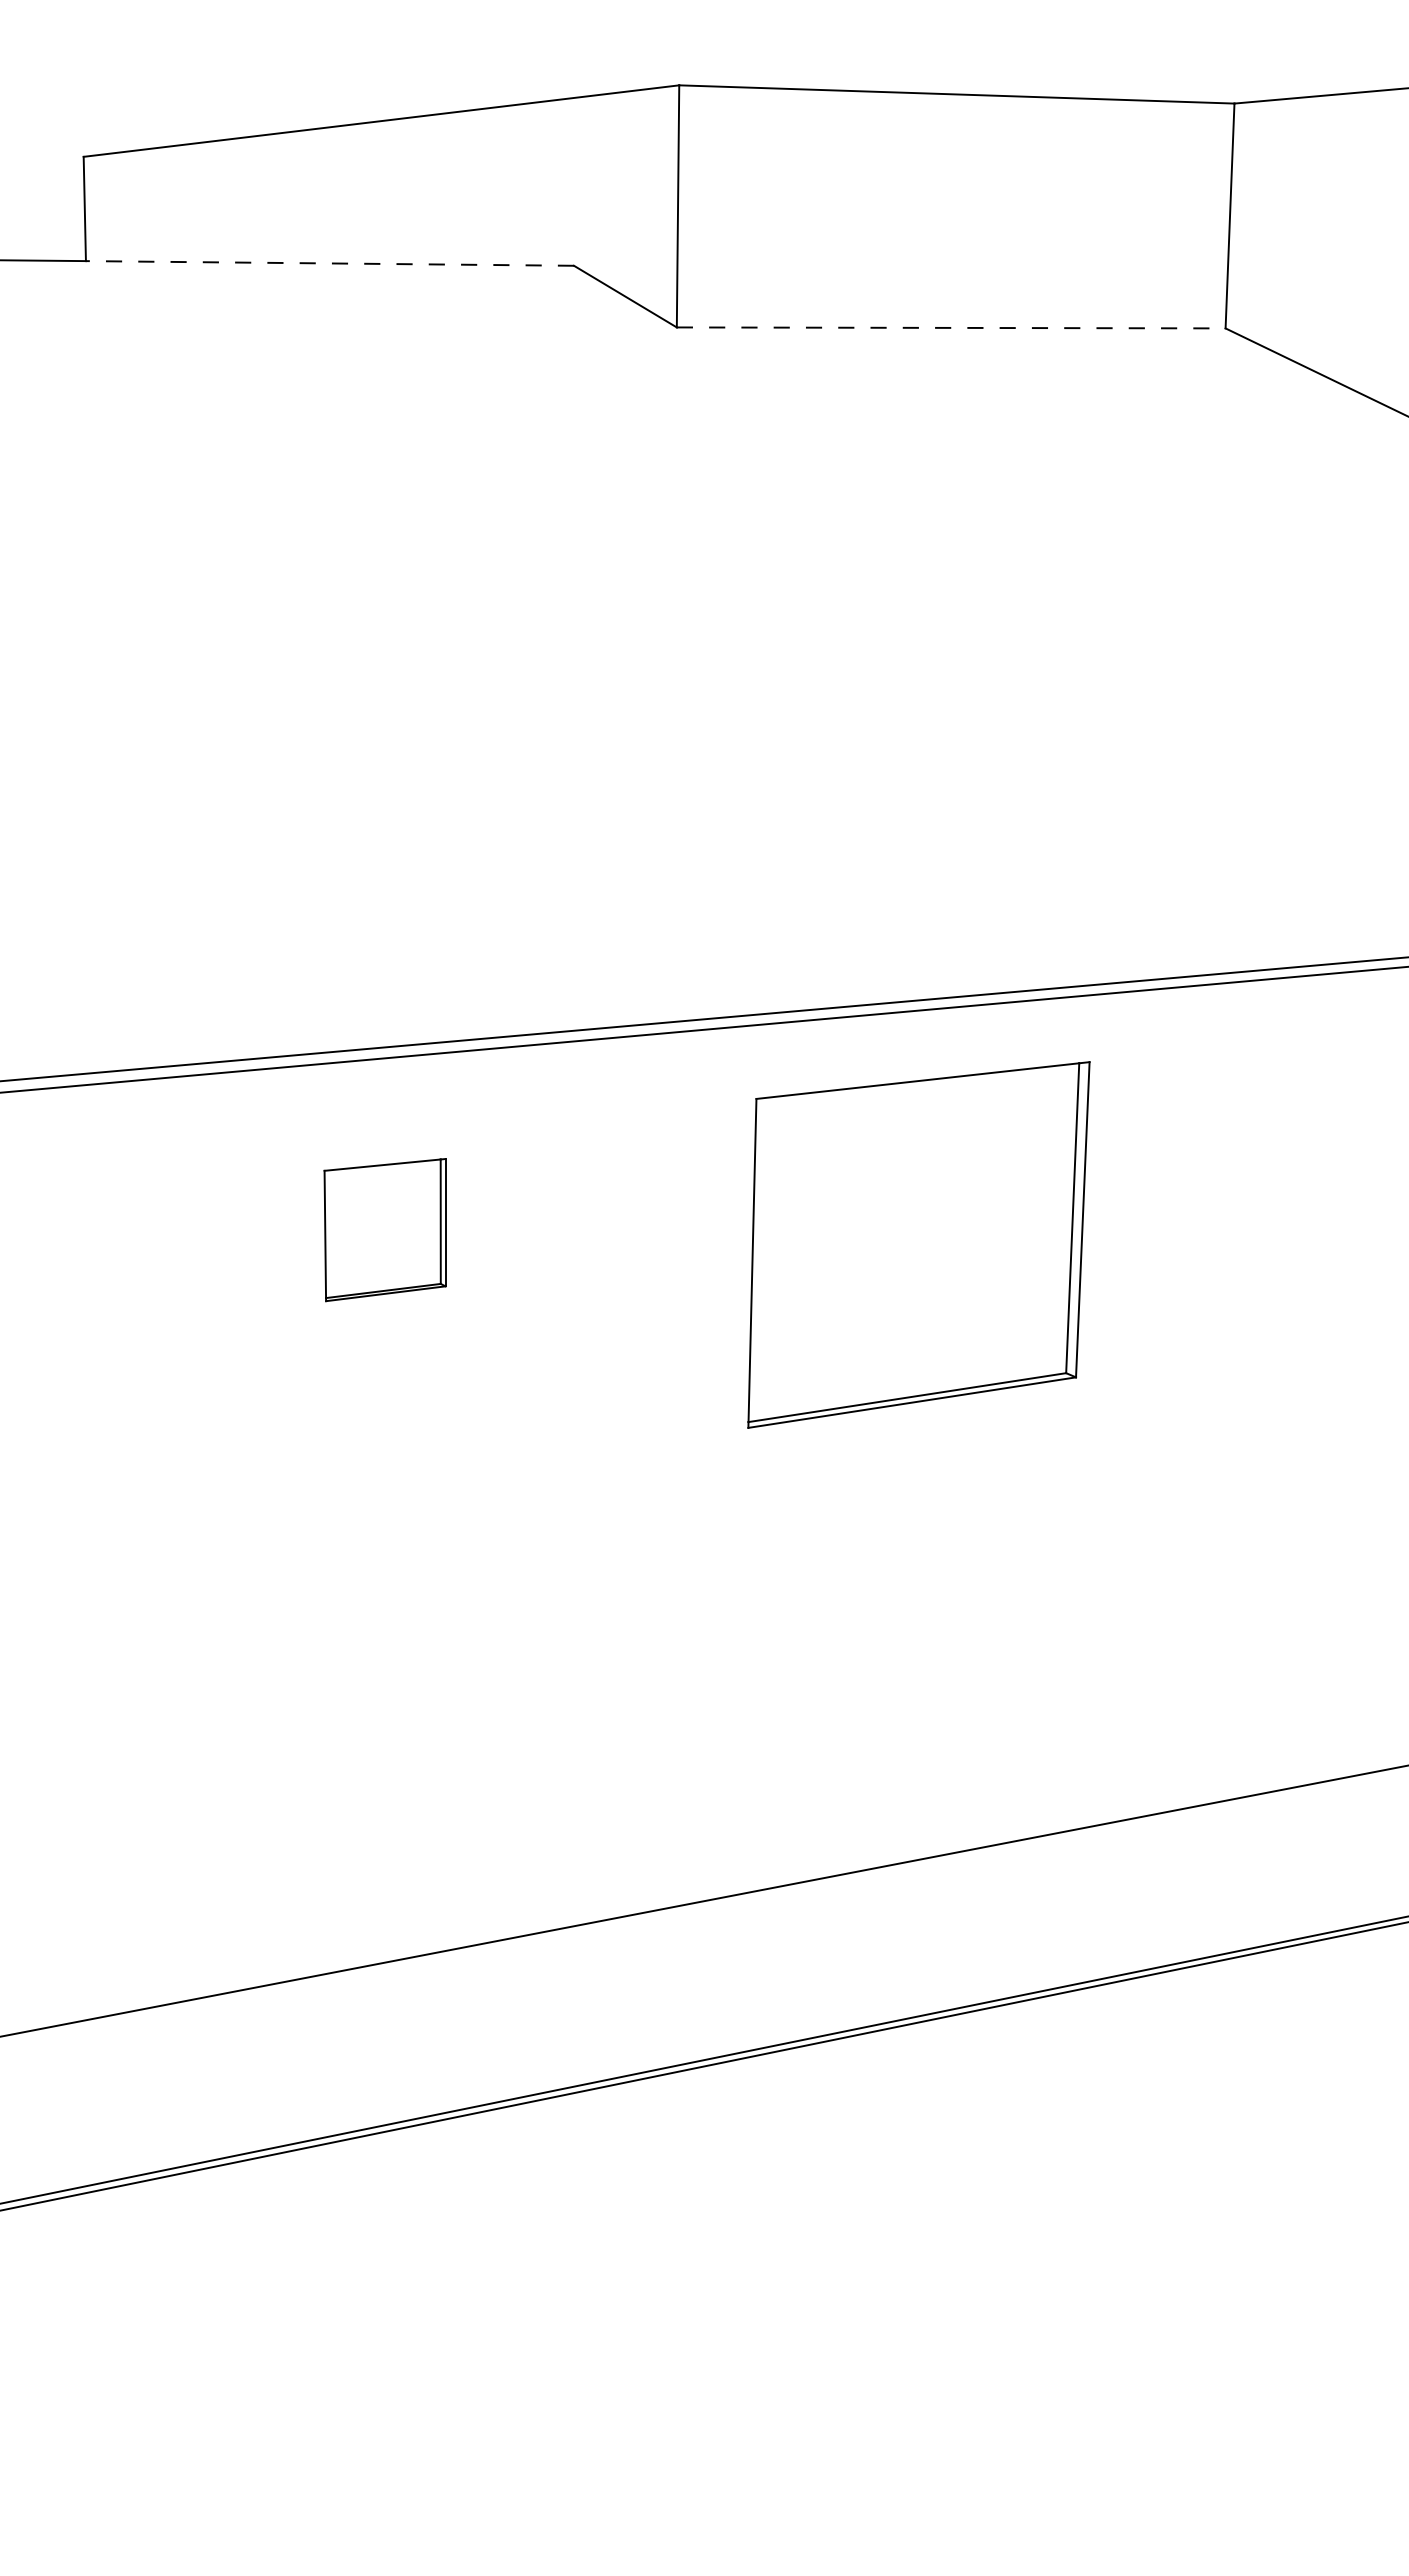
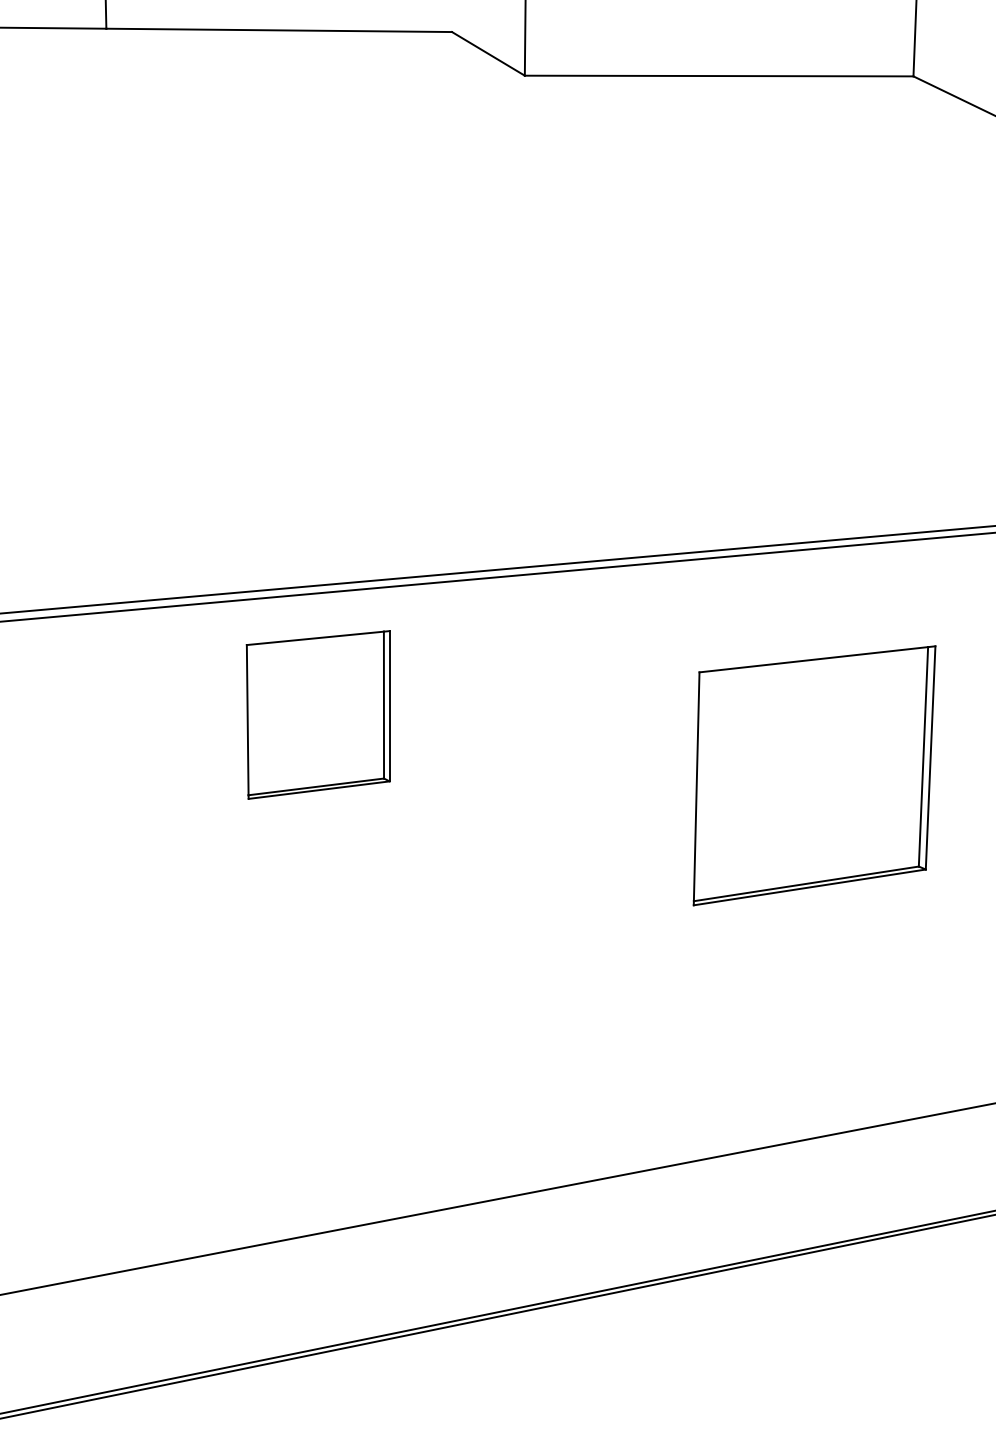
line: (329, 263) -> (278, 30), dashed -> solid
line: (951, 327) -> (719, 75), dashed -> solid
part: (384, 1229) -> (317, 714), size x1.67
part: (918, 1244) -> (814, 775), moved

